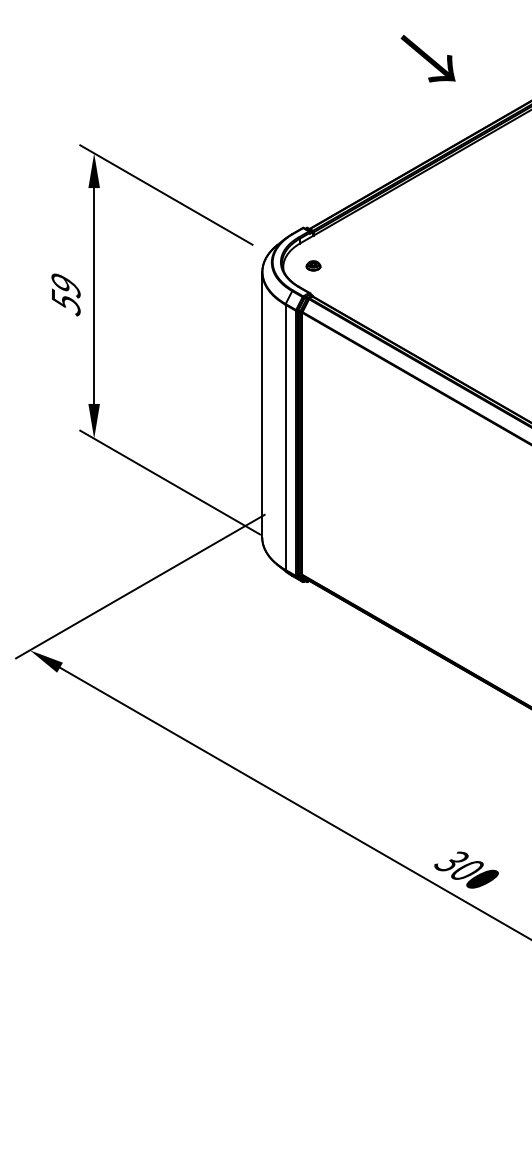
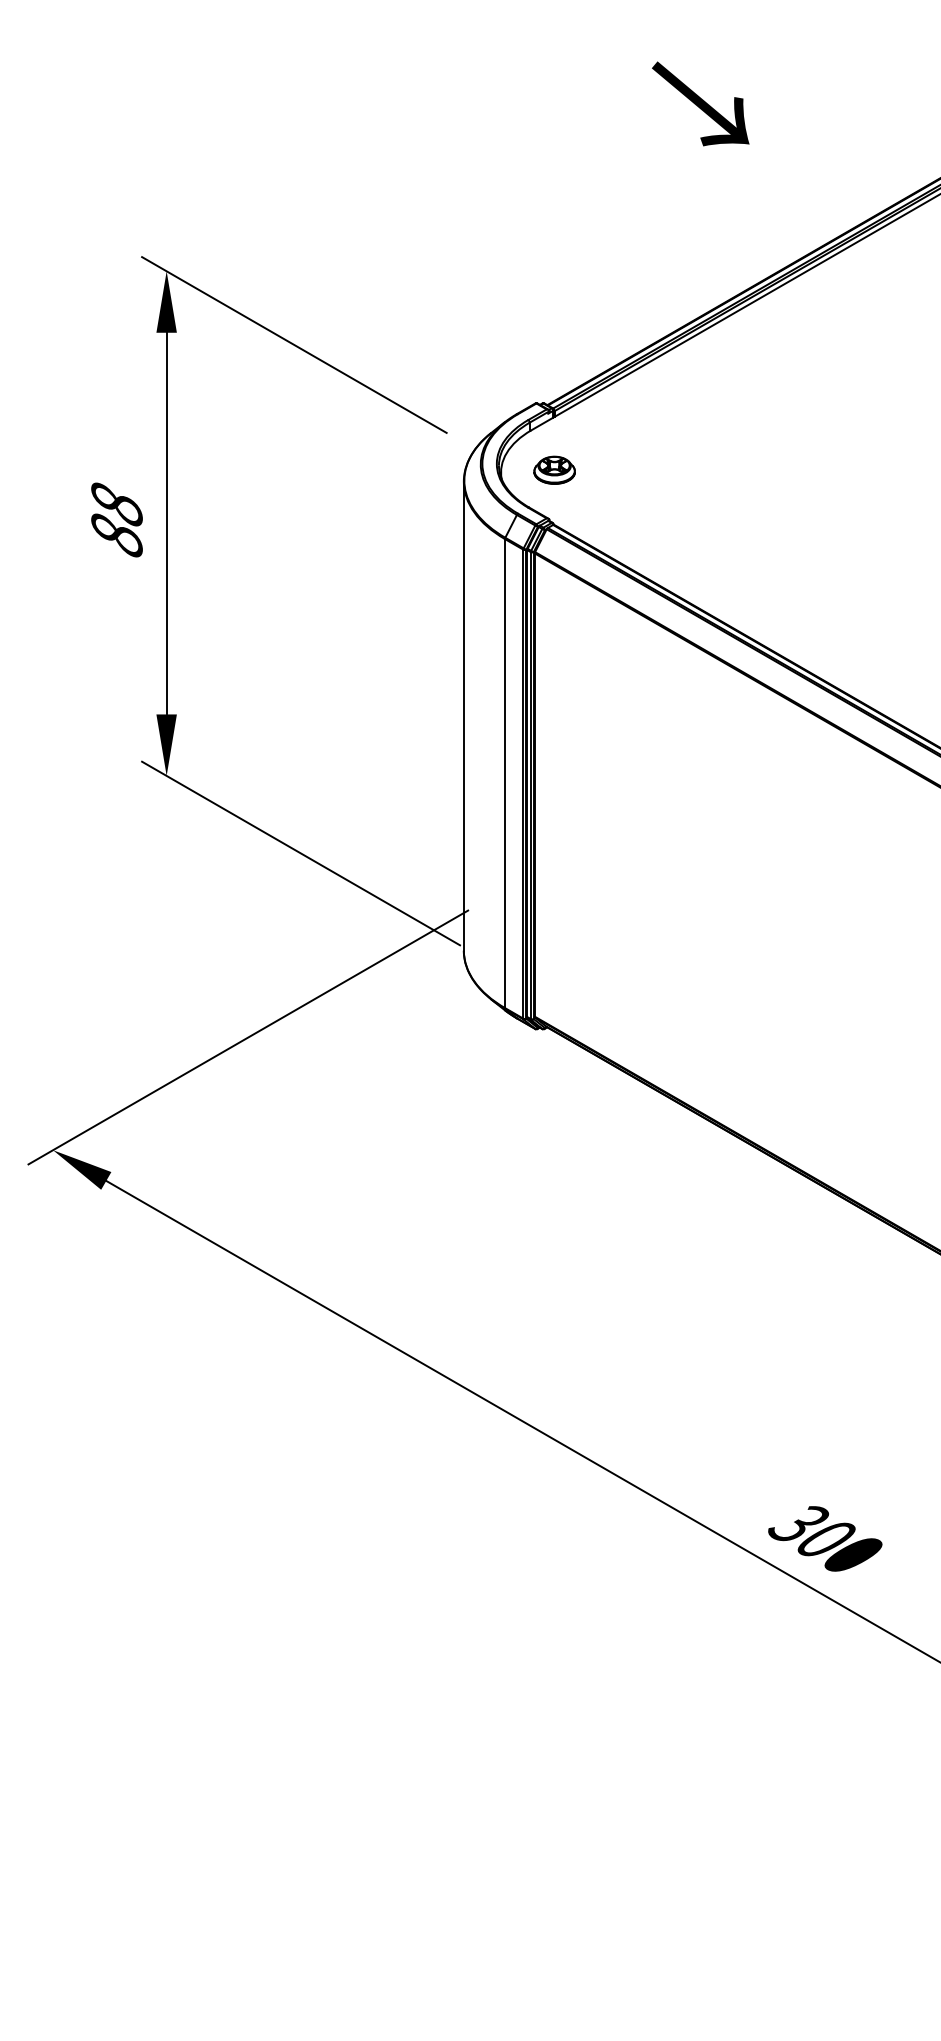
text: (427, 58) -> (699, 103), moved
part: (313, 265) -> (554, 469), size x1.67
text: (65, 294) -> (115, 520), 59 -> 88

